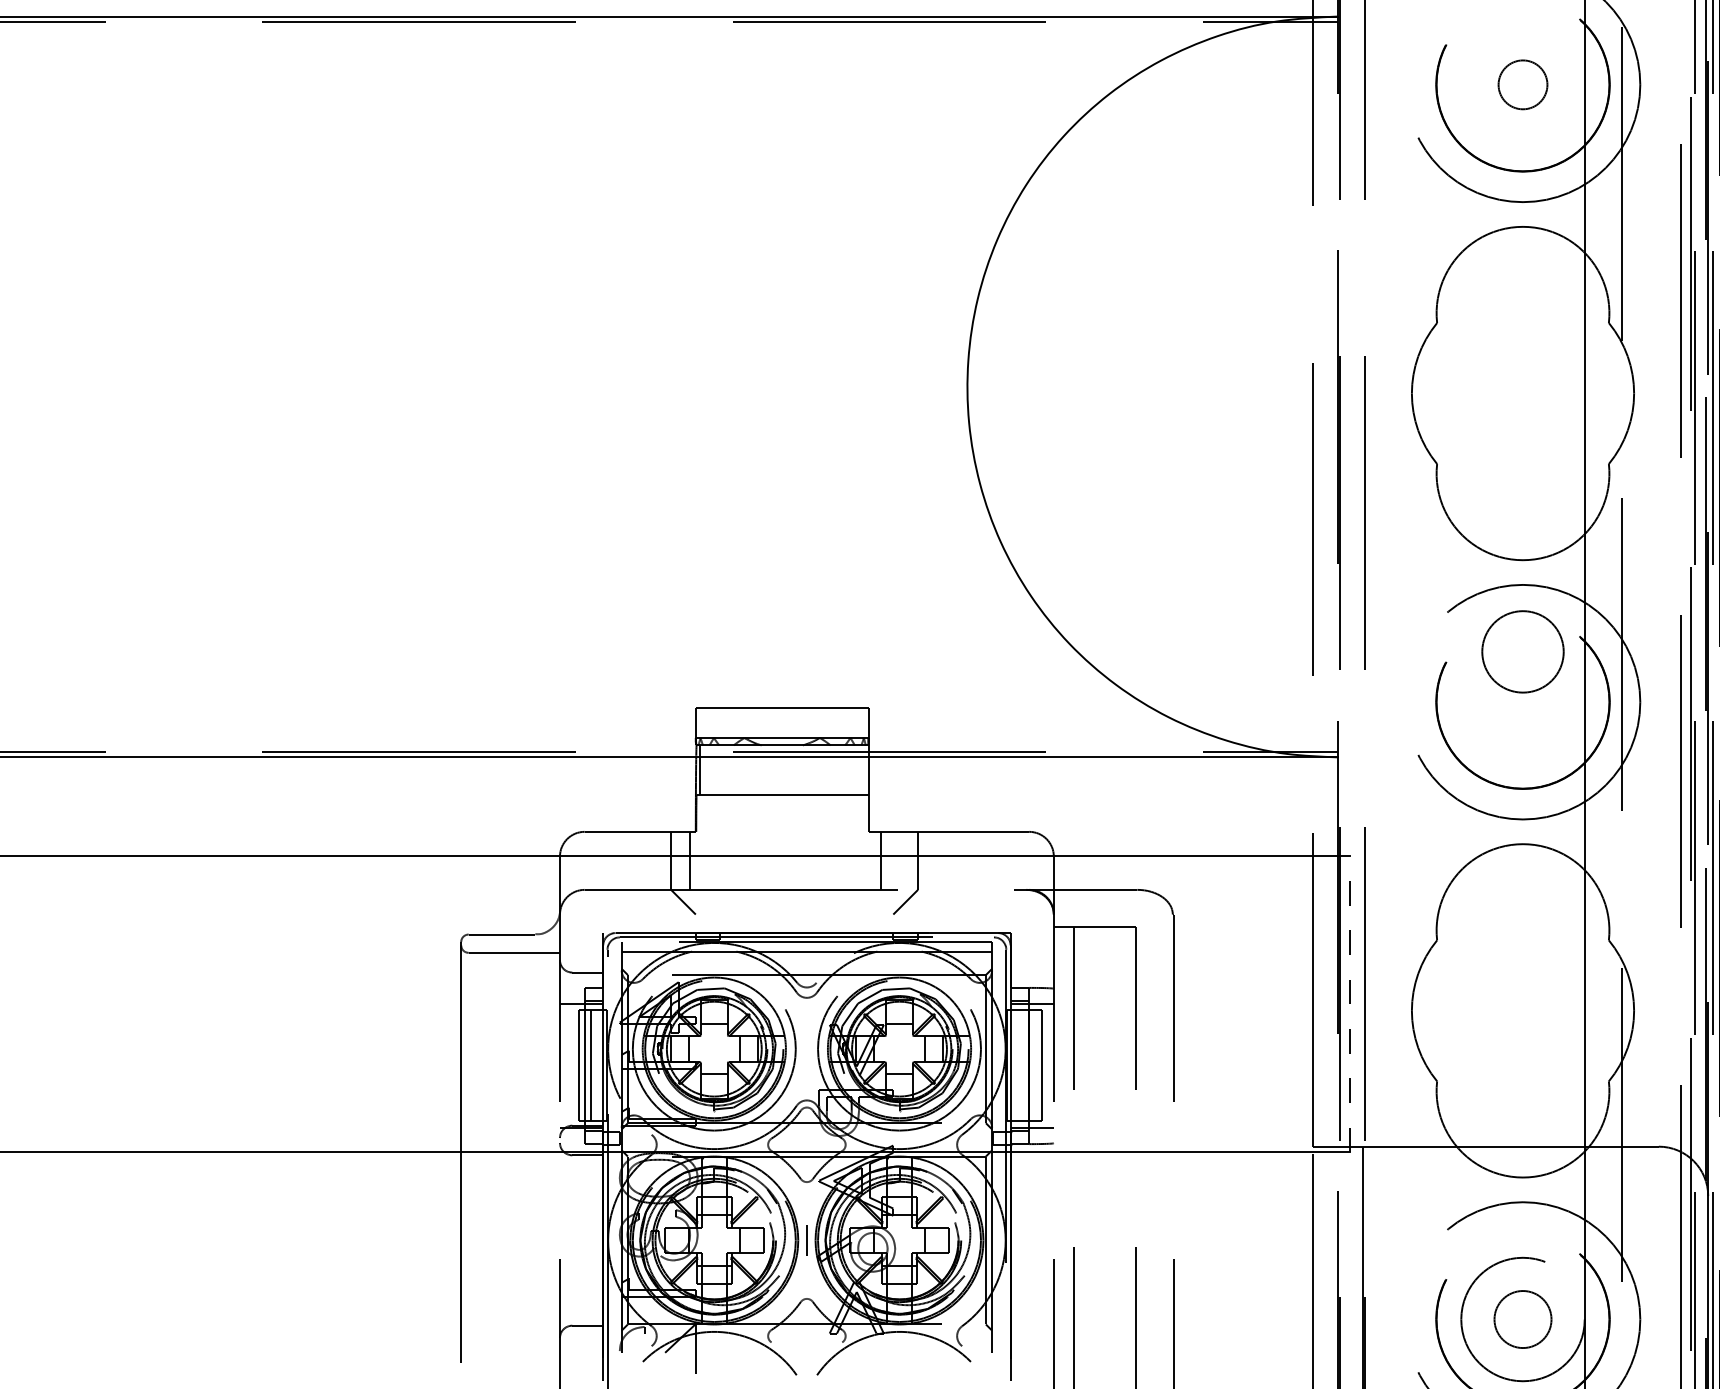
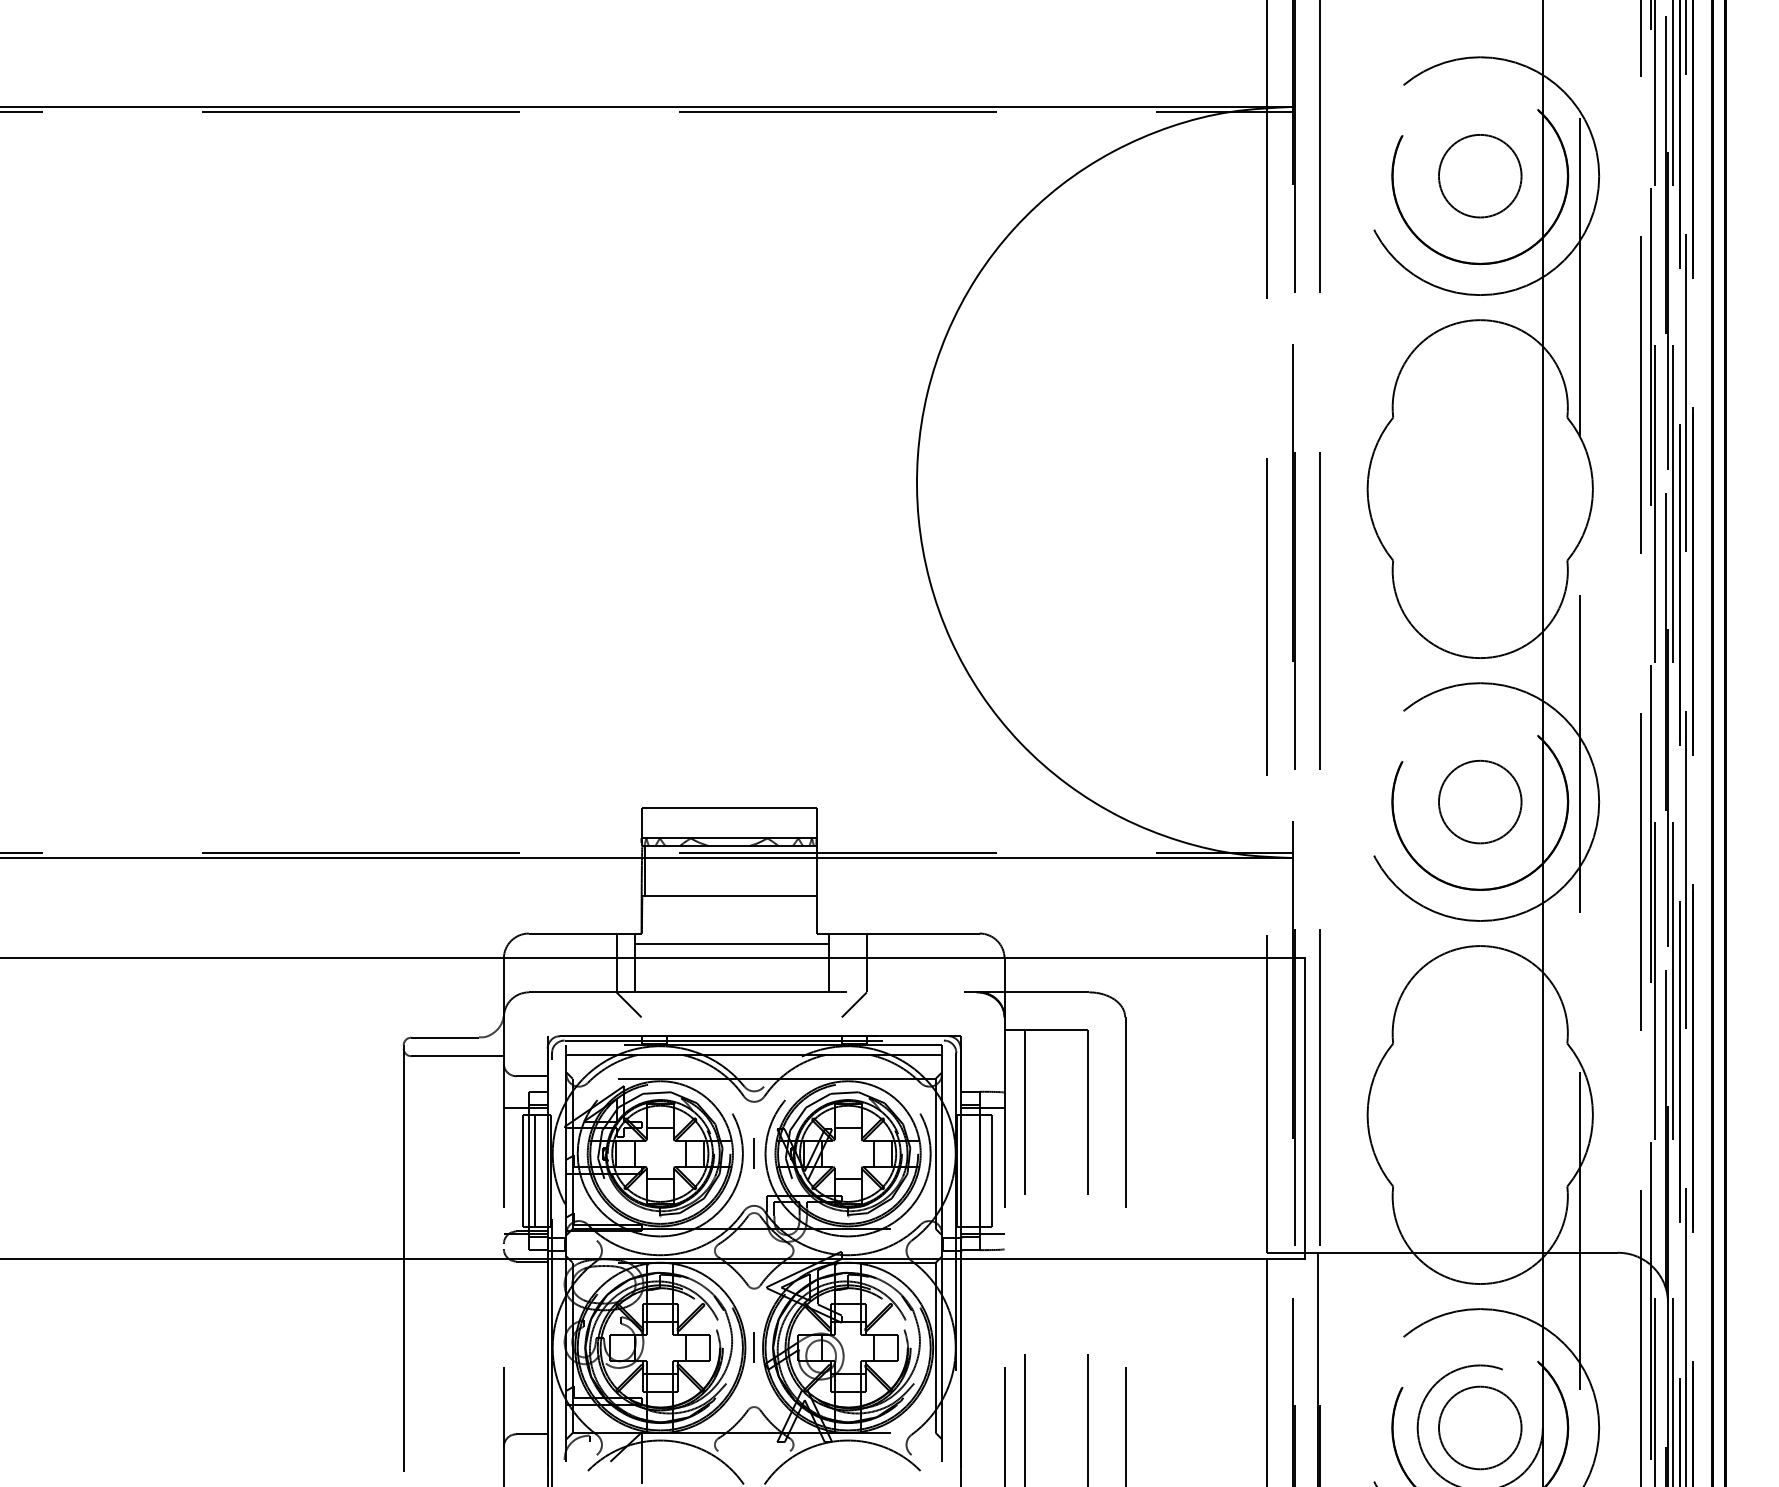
circle: (1522, 84) -> (1479, 175), size x1.67
circle: (1523, 651) -> (1480, 801), moved
line: (785, 842) -> (732, 944), added
line: (1350, 1003) -> (1305, 1107), dashed -> solid
line: (806, 1048) -> (753, 1153), added
circle: (1522, 1319) -> (1479, 1427), size x1.43

